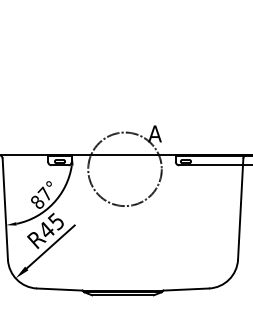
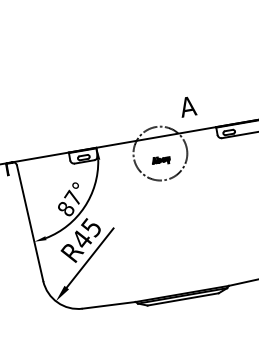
circle: (125, 169) -> (160, 153), size x0.62
part: (124, 175) -> (161, 160), added

